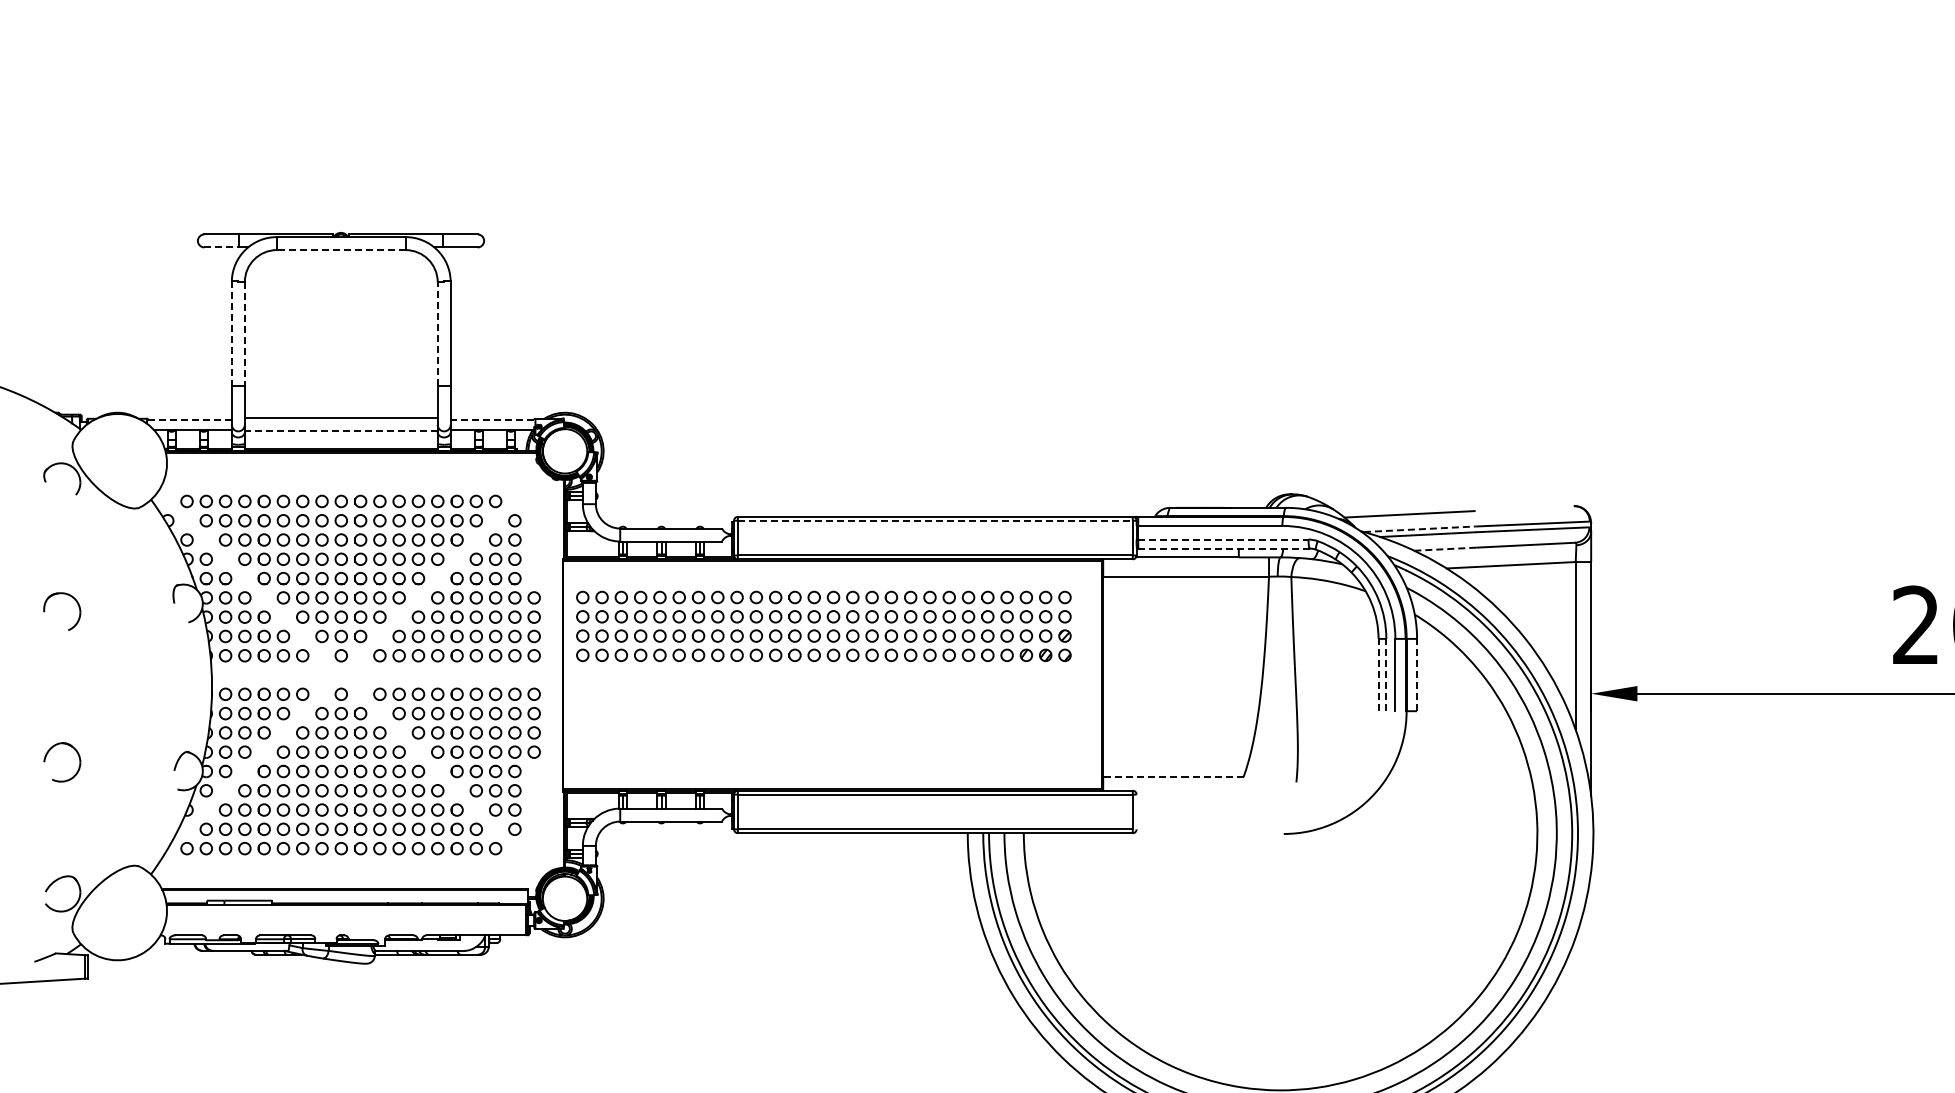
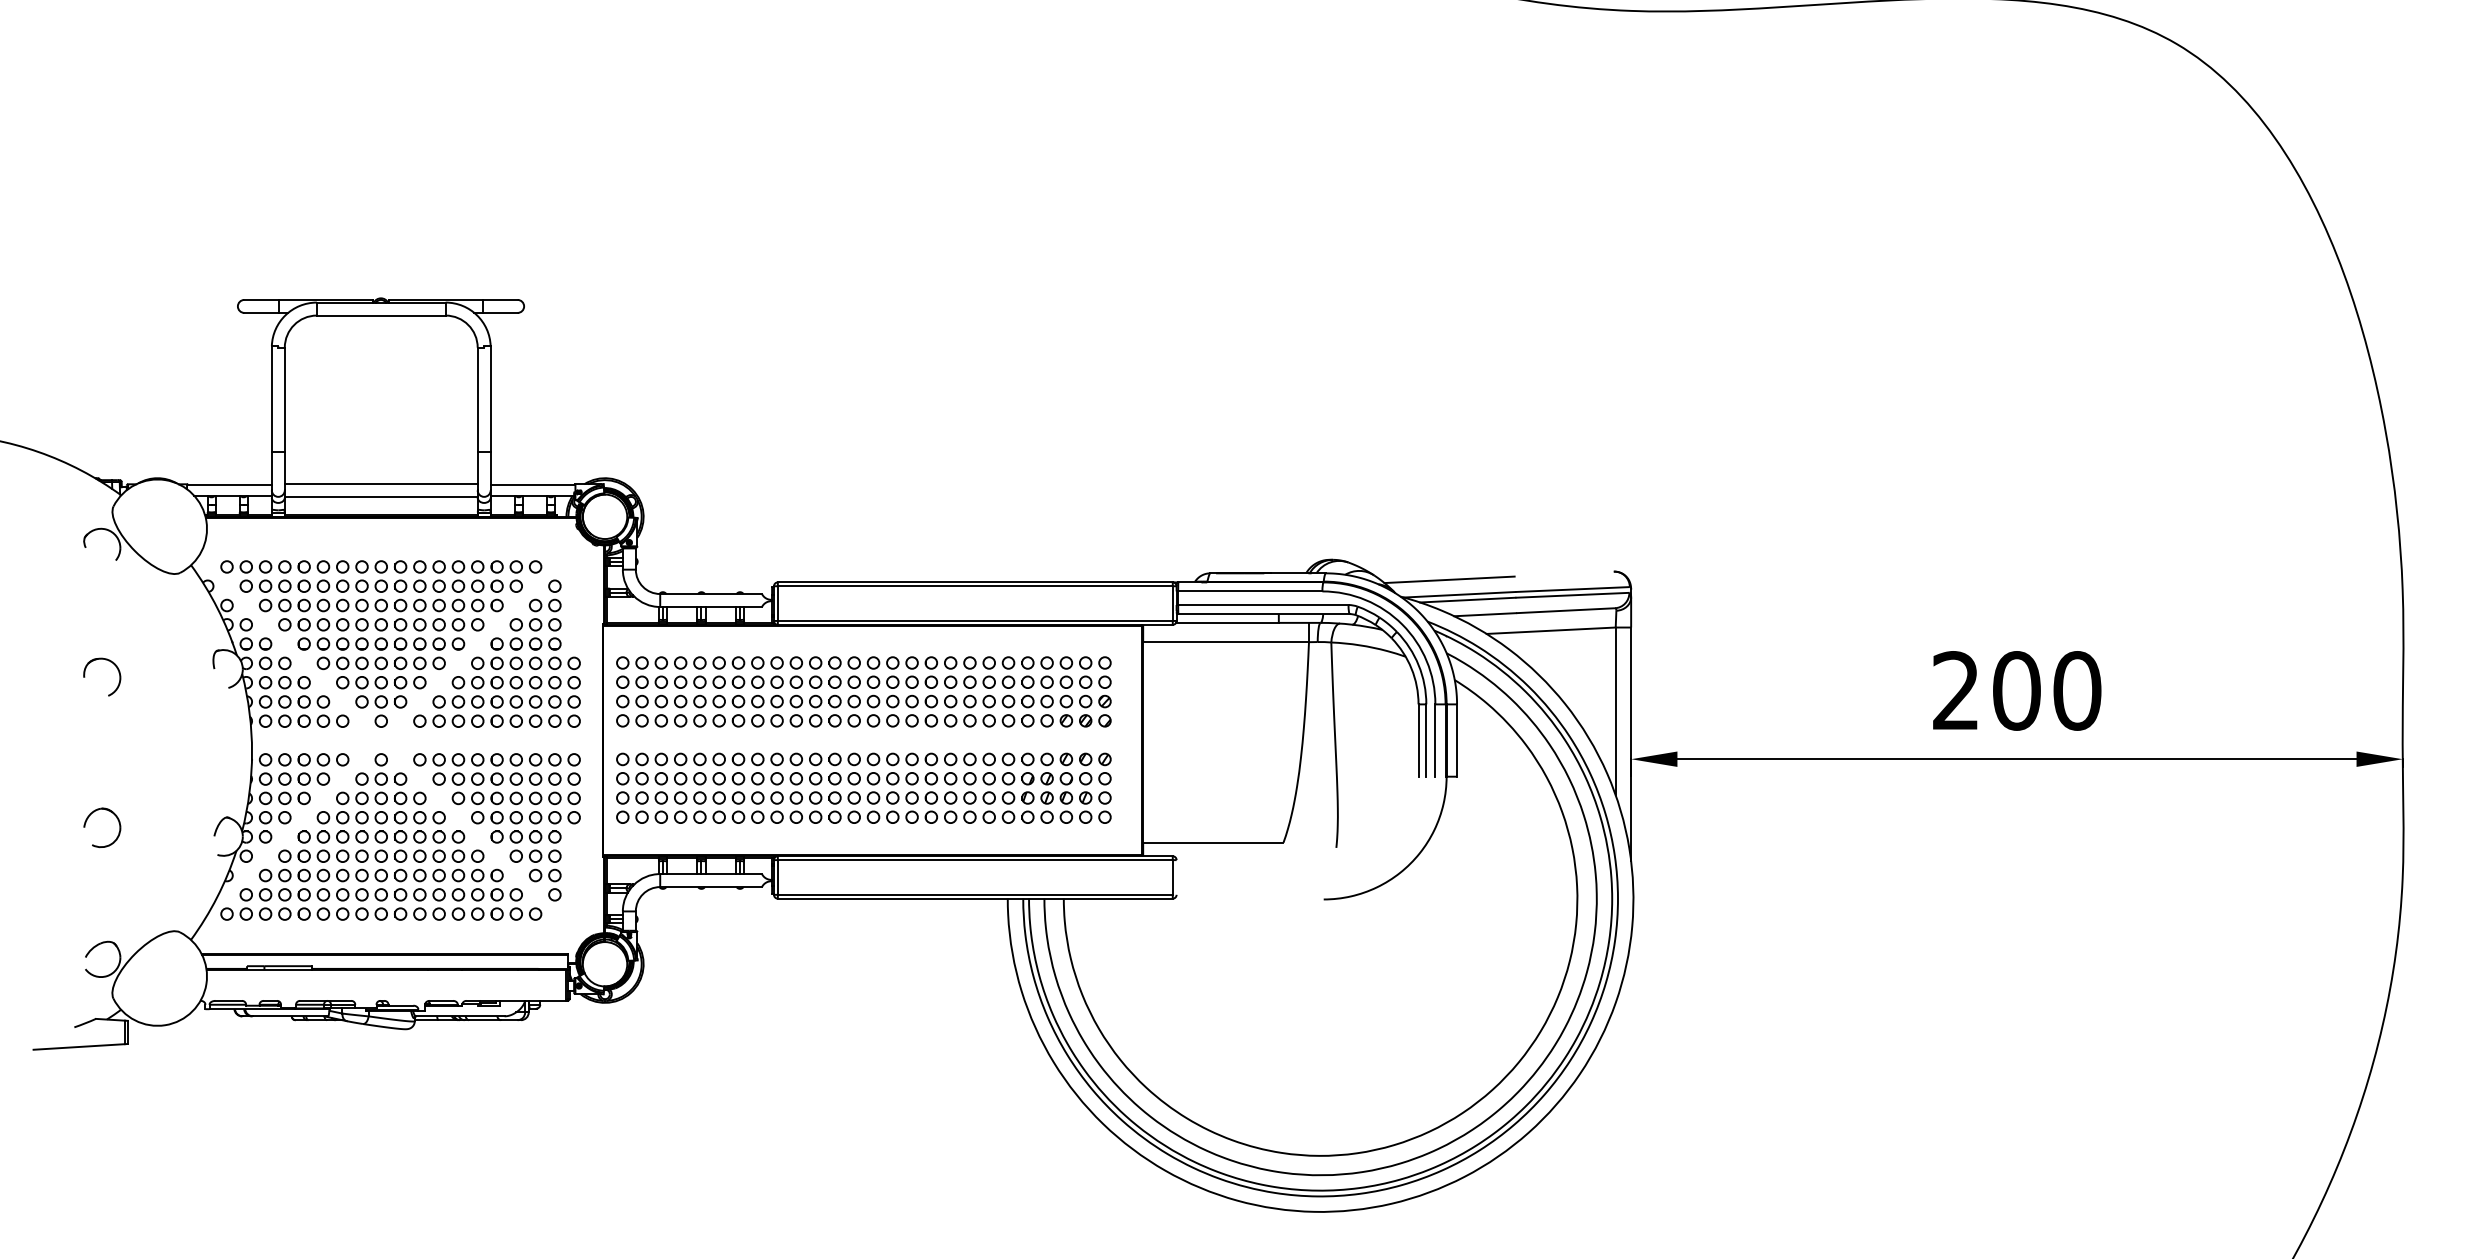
line: (222, 247) -> (262, 312), dashed -> solid
line: (340, 250) -> (380, 315), dashed -> solid
line: (231, 334) -> (271, 399), dashed -> solid
line: (437, 334) -> (477, 399), dashed -> solid
line: (244, 335) -> (284, 400), dashed -> solid
line: (190, 420) -> (230, 485), dashed -> solid
line: (492, 420) -> (532, 485), dashed -> solid
line: (340, 431) -> (380, 496), dashed -> solid
line: (935, 521) -> (975, 586), dashed -> solid
line: (1419, 529) -> (1459, 594), dashed -> solid
line: (1223, 540) -> (1263, 605), dashed -> solid
line: (1224, 549) -> (1264, 614), dashed -> solid
line: (1445, 549) -> (1485, 614), dashed -> solid
line: (1378, 675) -> (1418, 740), dashed -> solid
line: (1386, 675) -> (1426, 740), dashed -> solid
line: (1417, 675) -> (1457, 740), dashed -> solid
part: (819, 717) -> (859, 782), added
line: (1172, 777) -> (1212, 842), dashed -> solid

